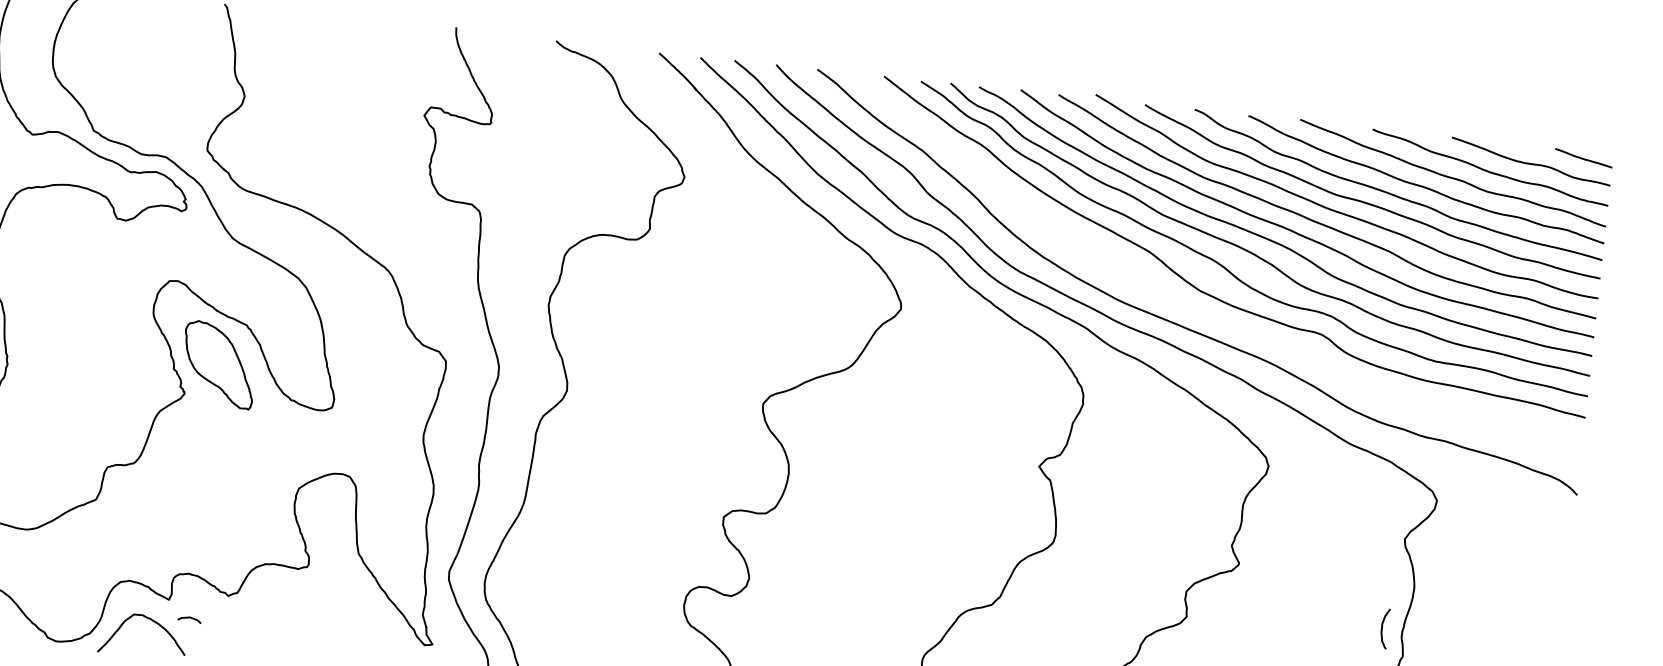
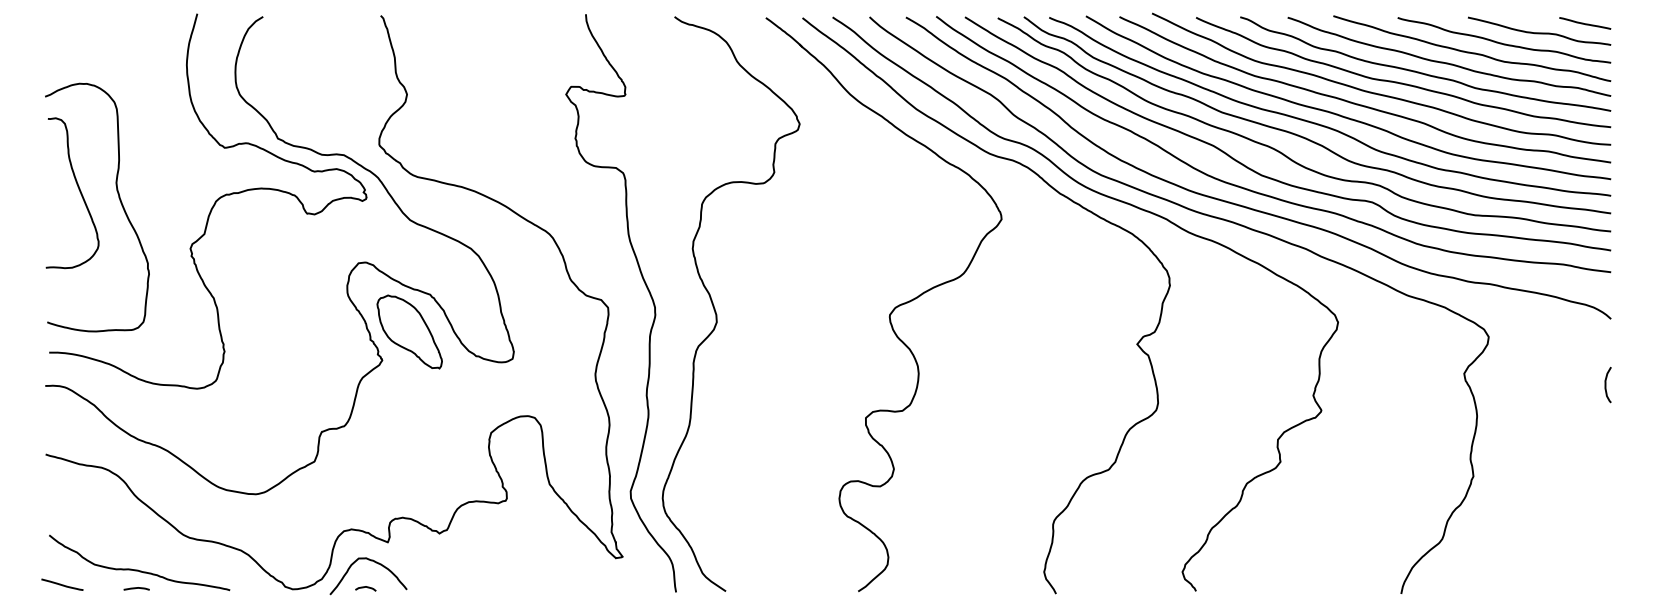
curve: (1196, 310) -> (1260, 192), added
curve: (189, 618) -> (365, 587), moved
curve: (1382, 629) -> (1606, 385), moved

